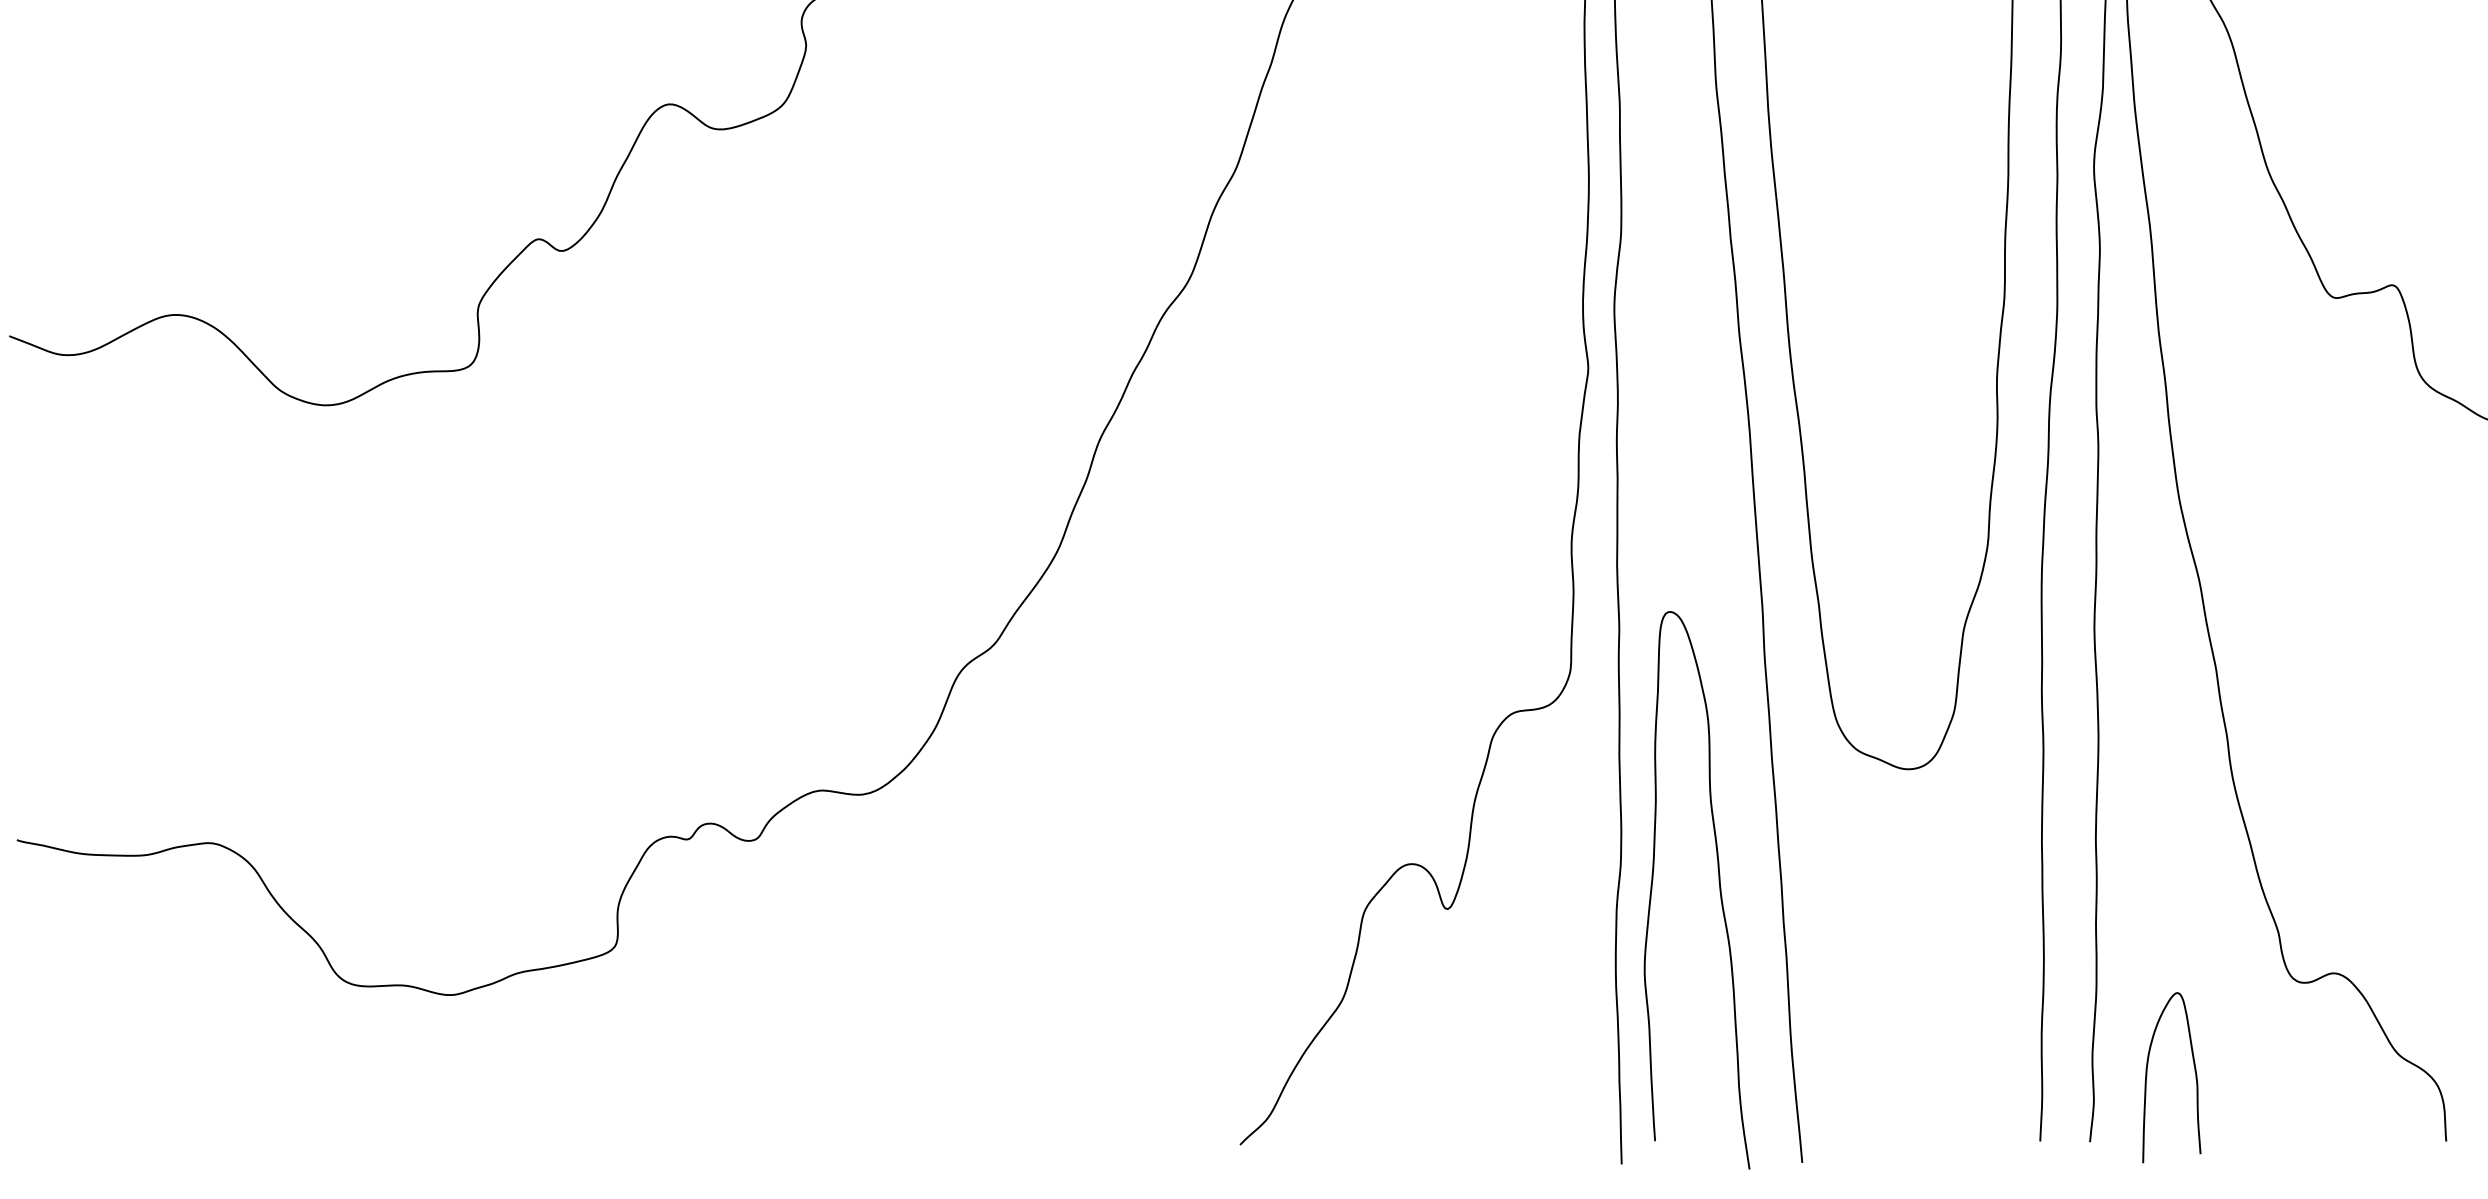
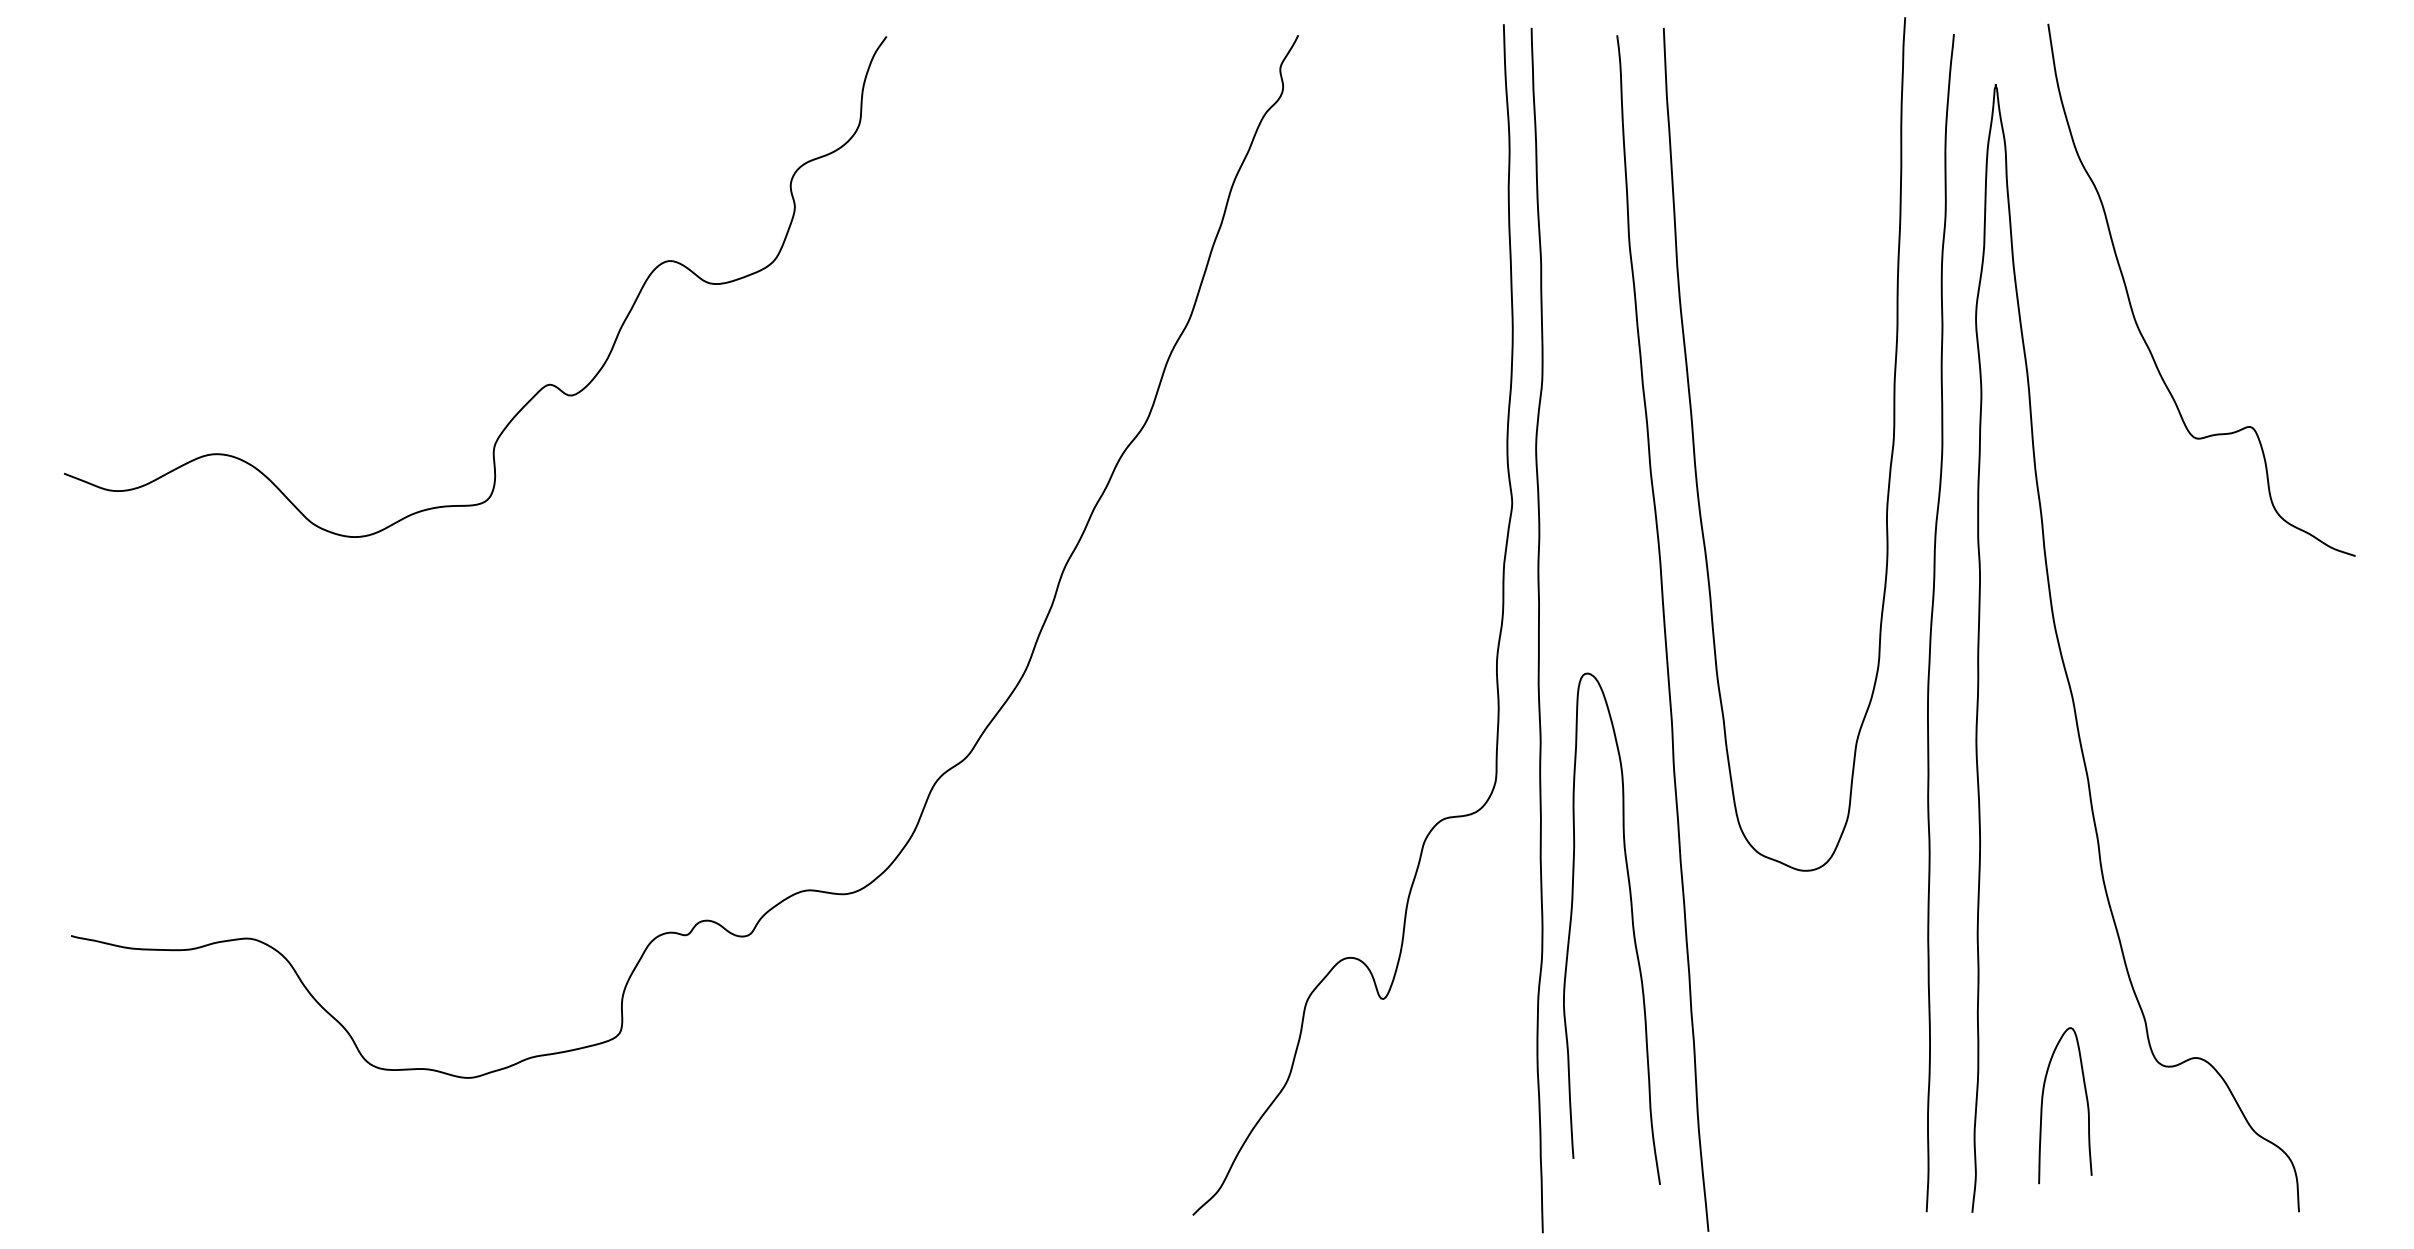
curve: (1719, 889) -> (1632, 928), moved
curve: (2194, 1075) -> (2086, 1103), moved

